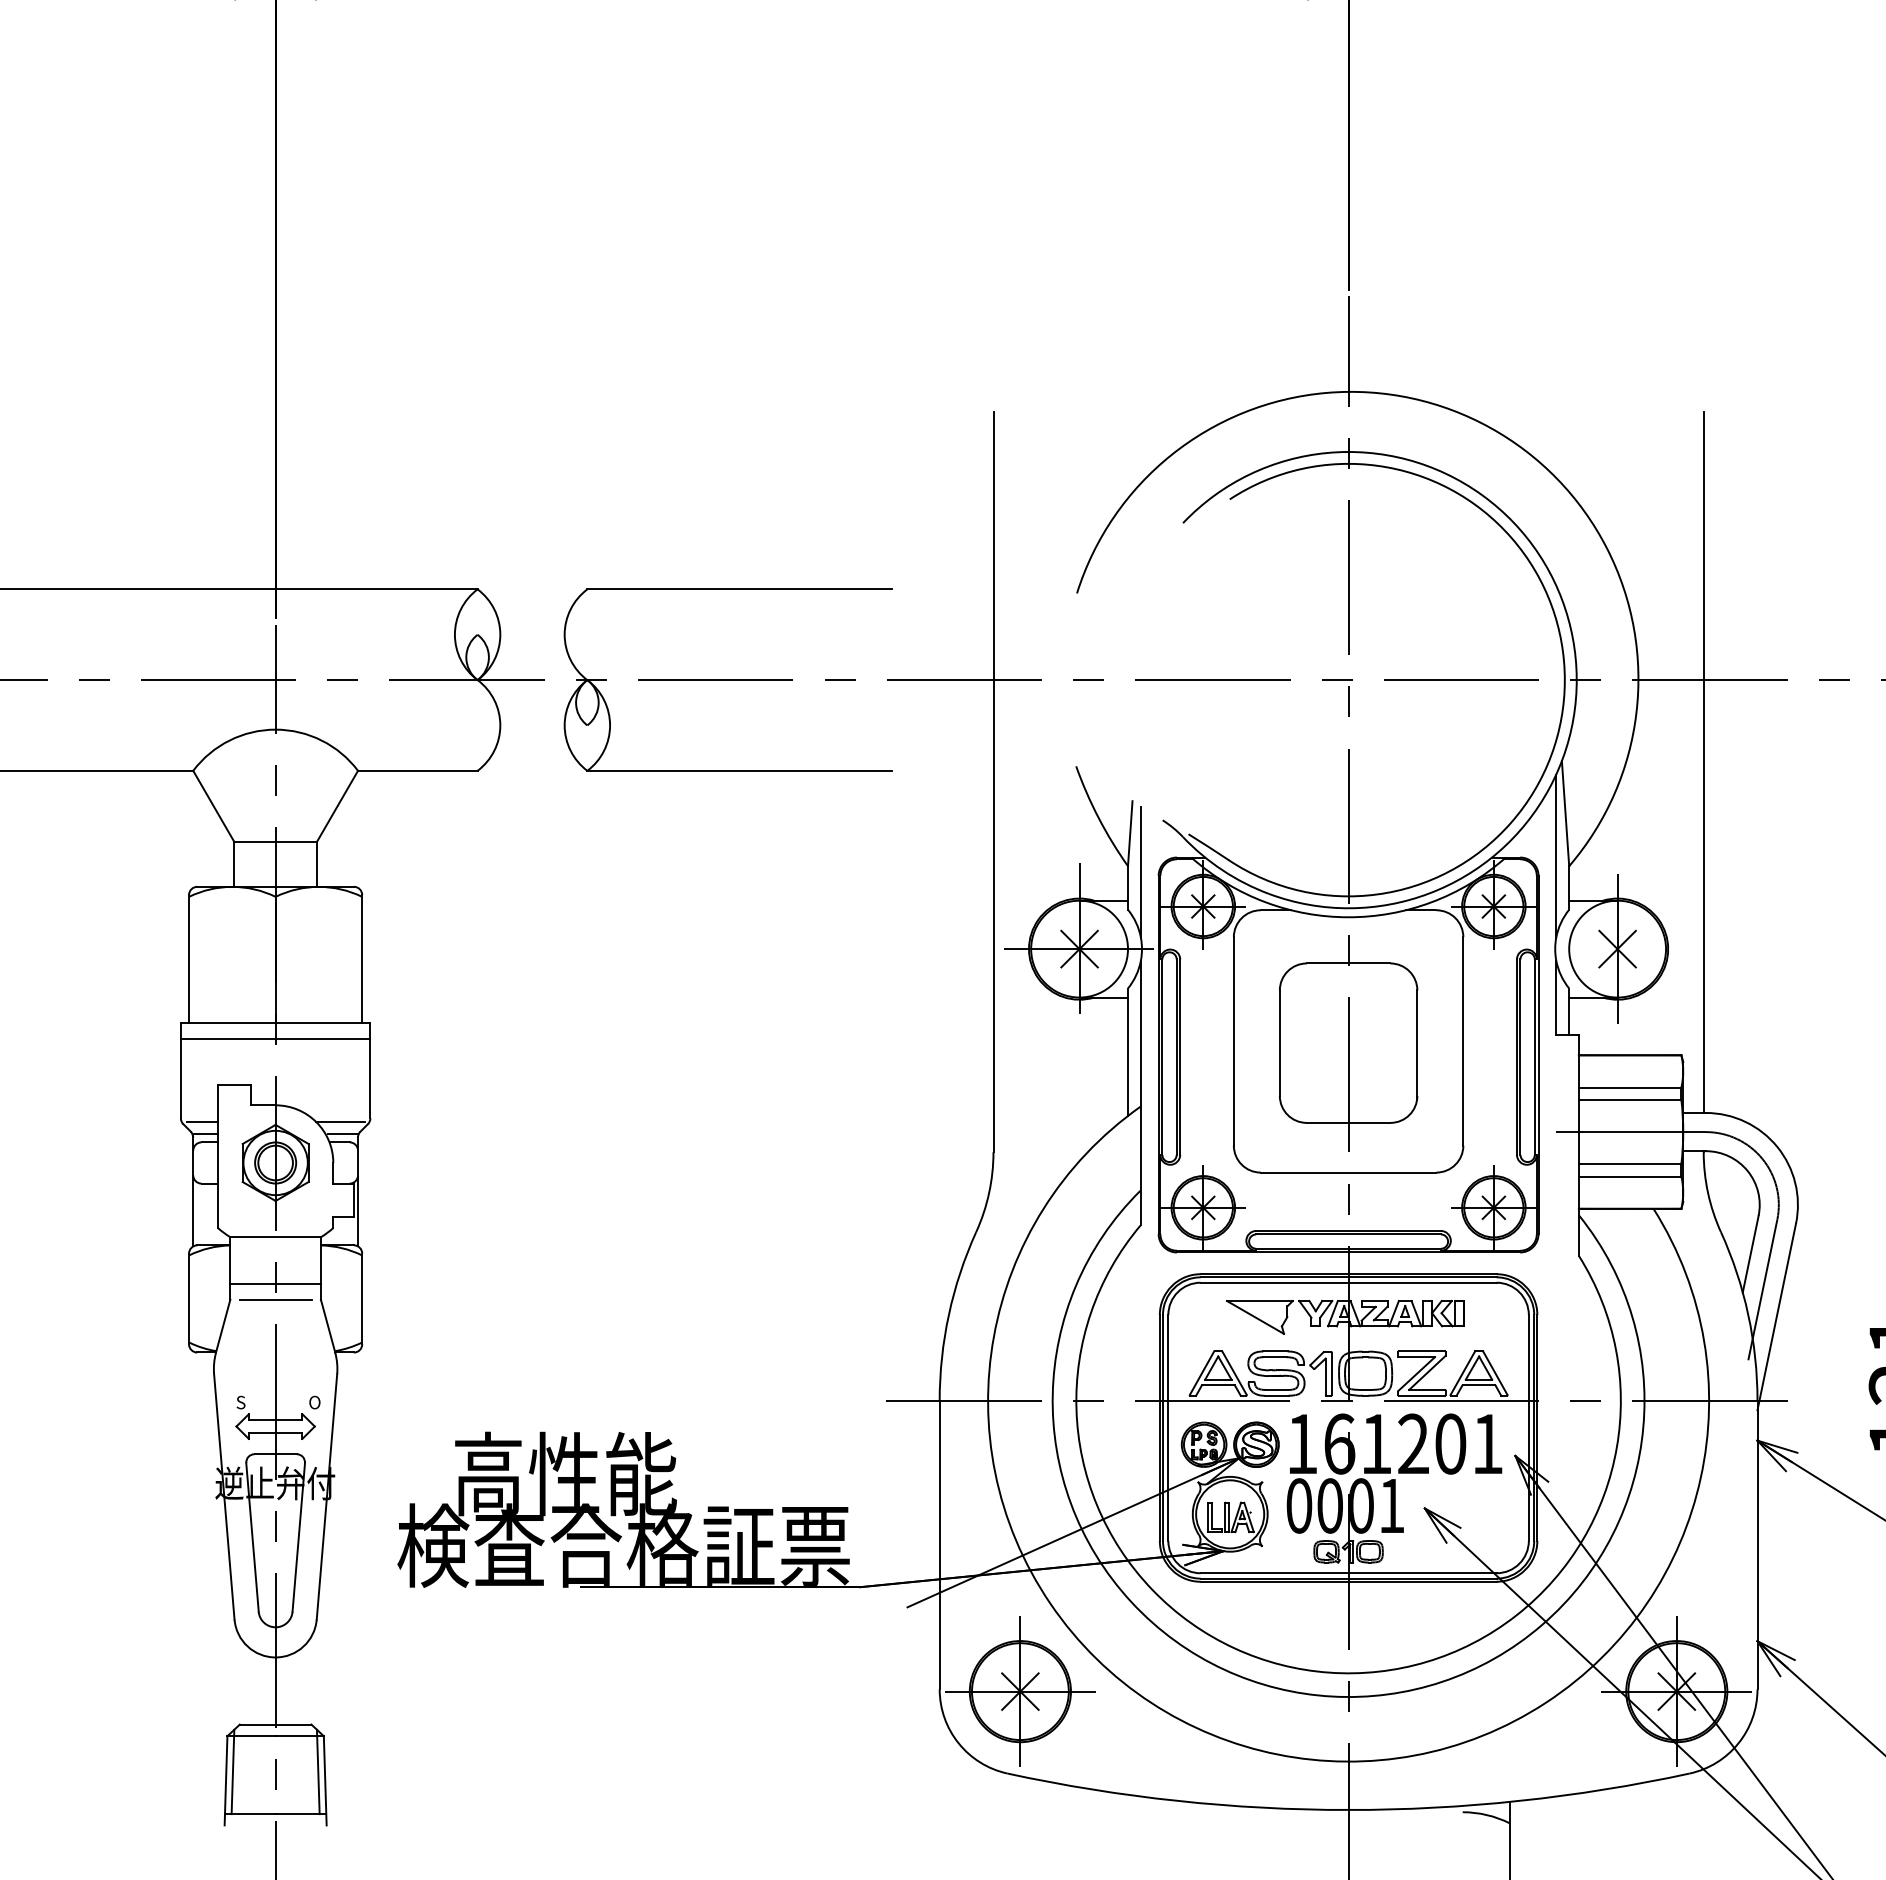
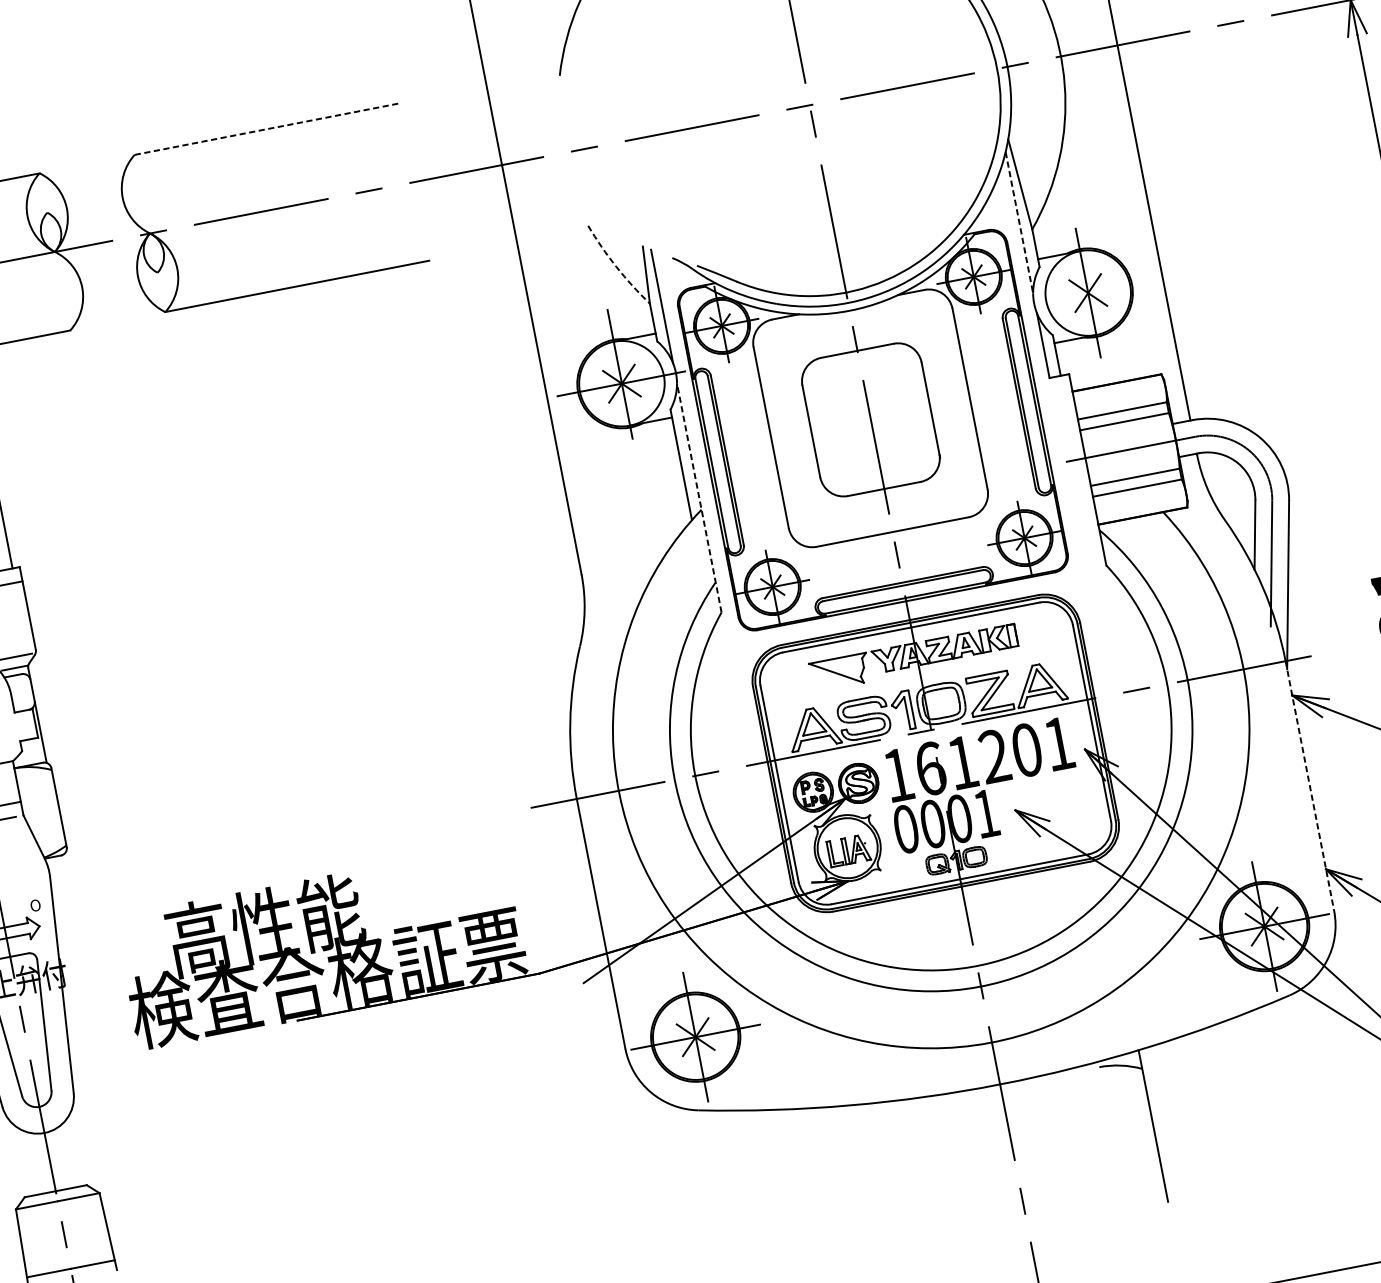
line: (740, 589) -> (267, 129), solid -> dashed
arc: (1098, 818) -> (616, 267), solid -> dashed
line: (1556, 856) -> (1019, 223), solid -> dashed
line: (1140, 1092) -> (698, 497), solid -> dashed
line: (1757, 1545) -> (1309, 786), solid -> dashed
line: (232, 1771) -> (26, 1239), removed
line: (317, 1771) -> (99, 1224), removed

